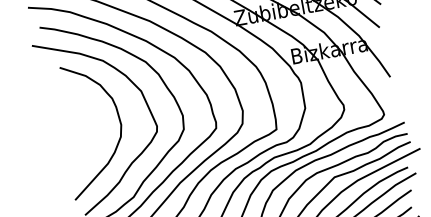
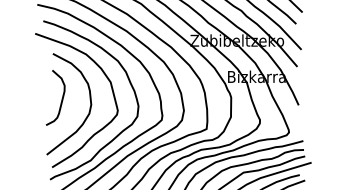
part: (81, 123) -> (61, 98), added

